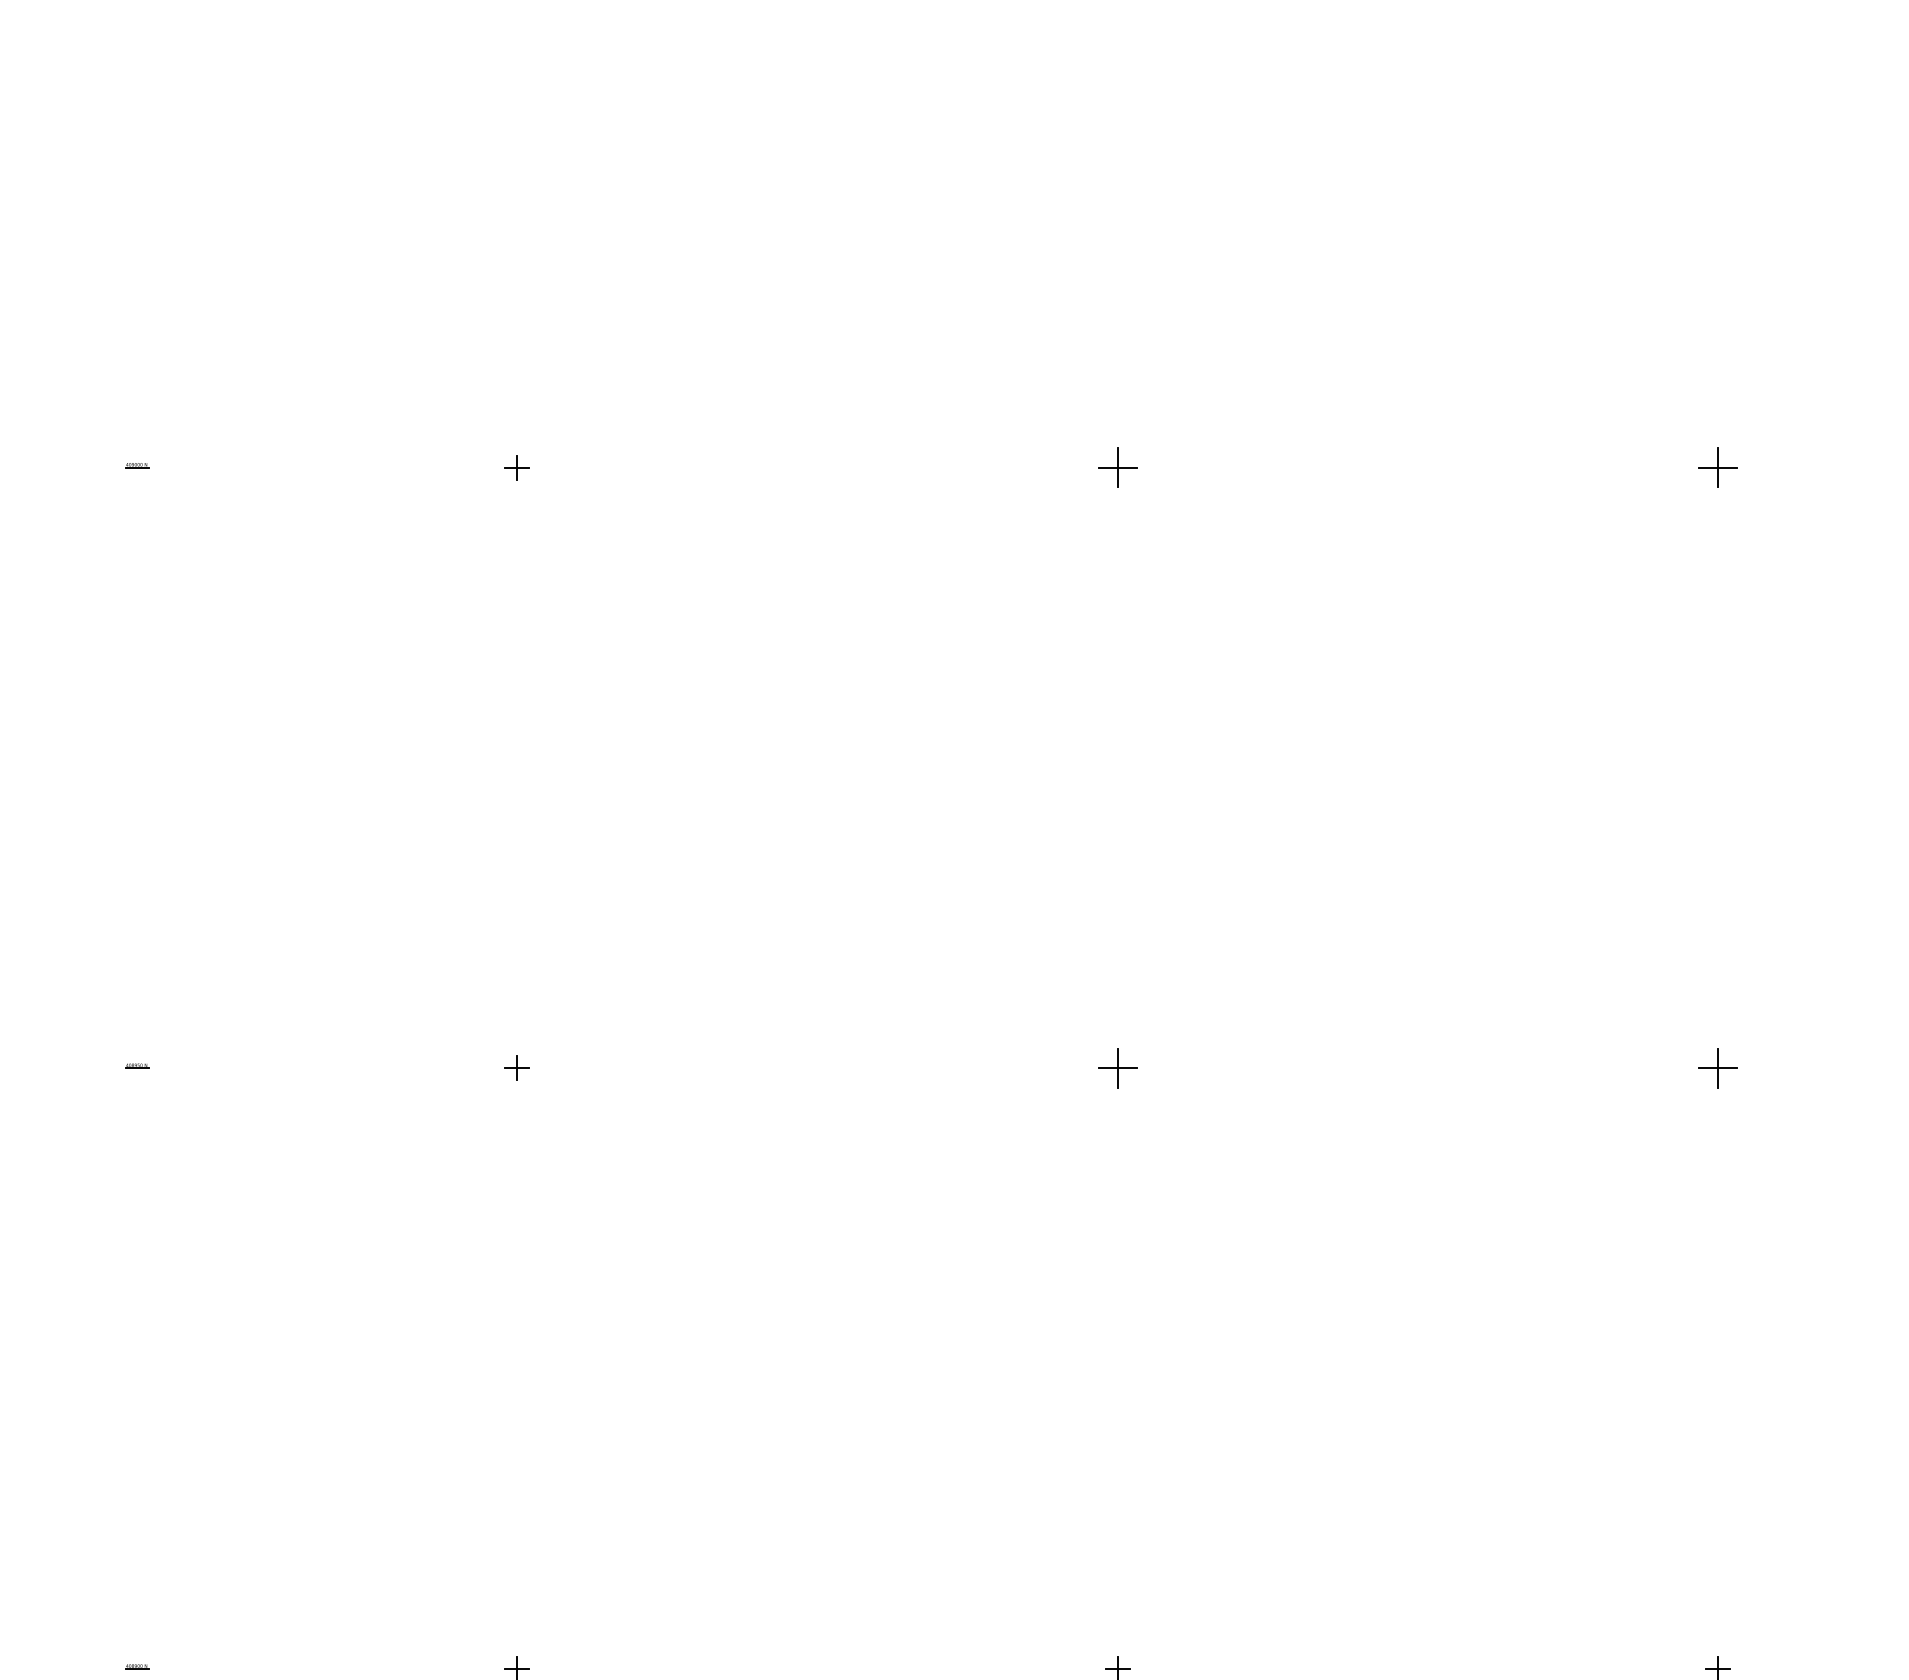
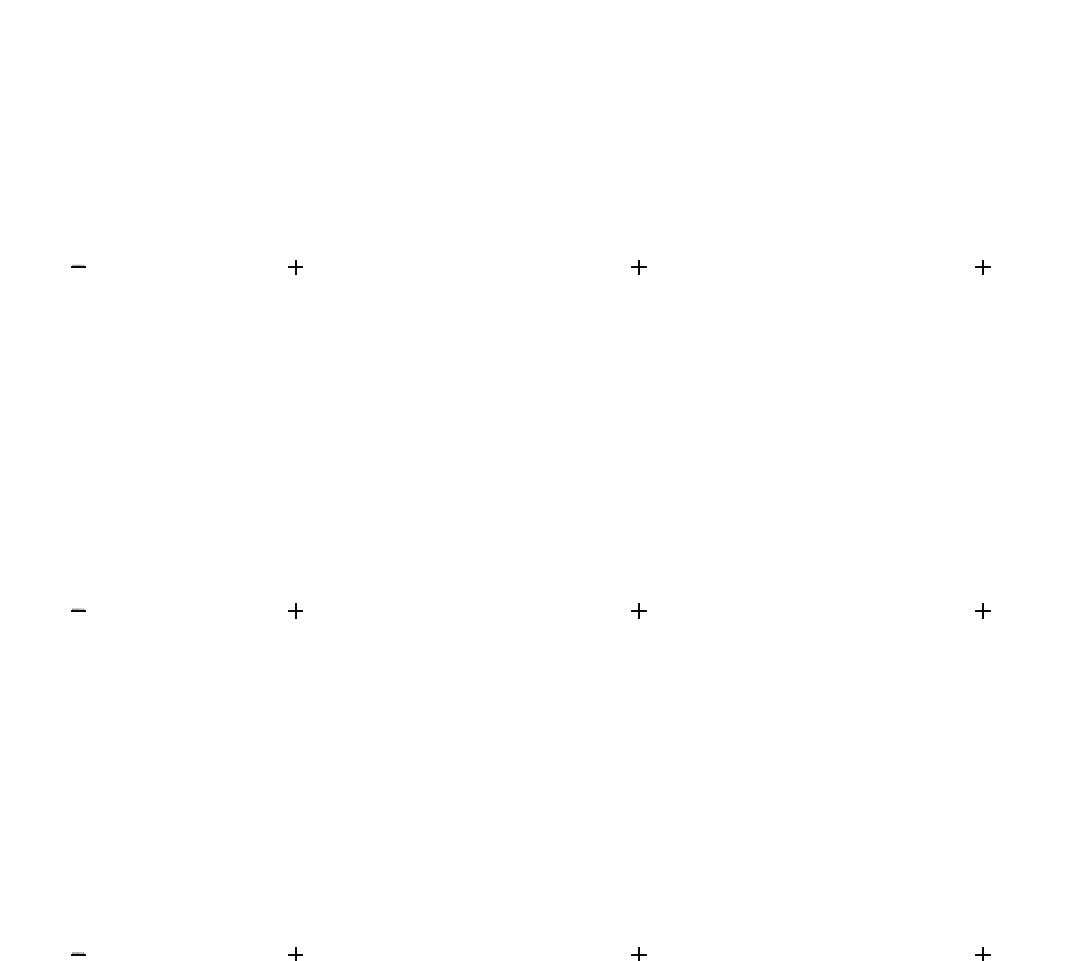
part: (1116, 467) -> (638, 267), size x0.62
part: (1717, 467) -> (982, 267), size x0.62
part: (1116, 1067) -> (638, 610), size x0.62
part: (1717, 1067) -> (982, 610), size x0.62

